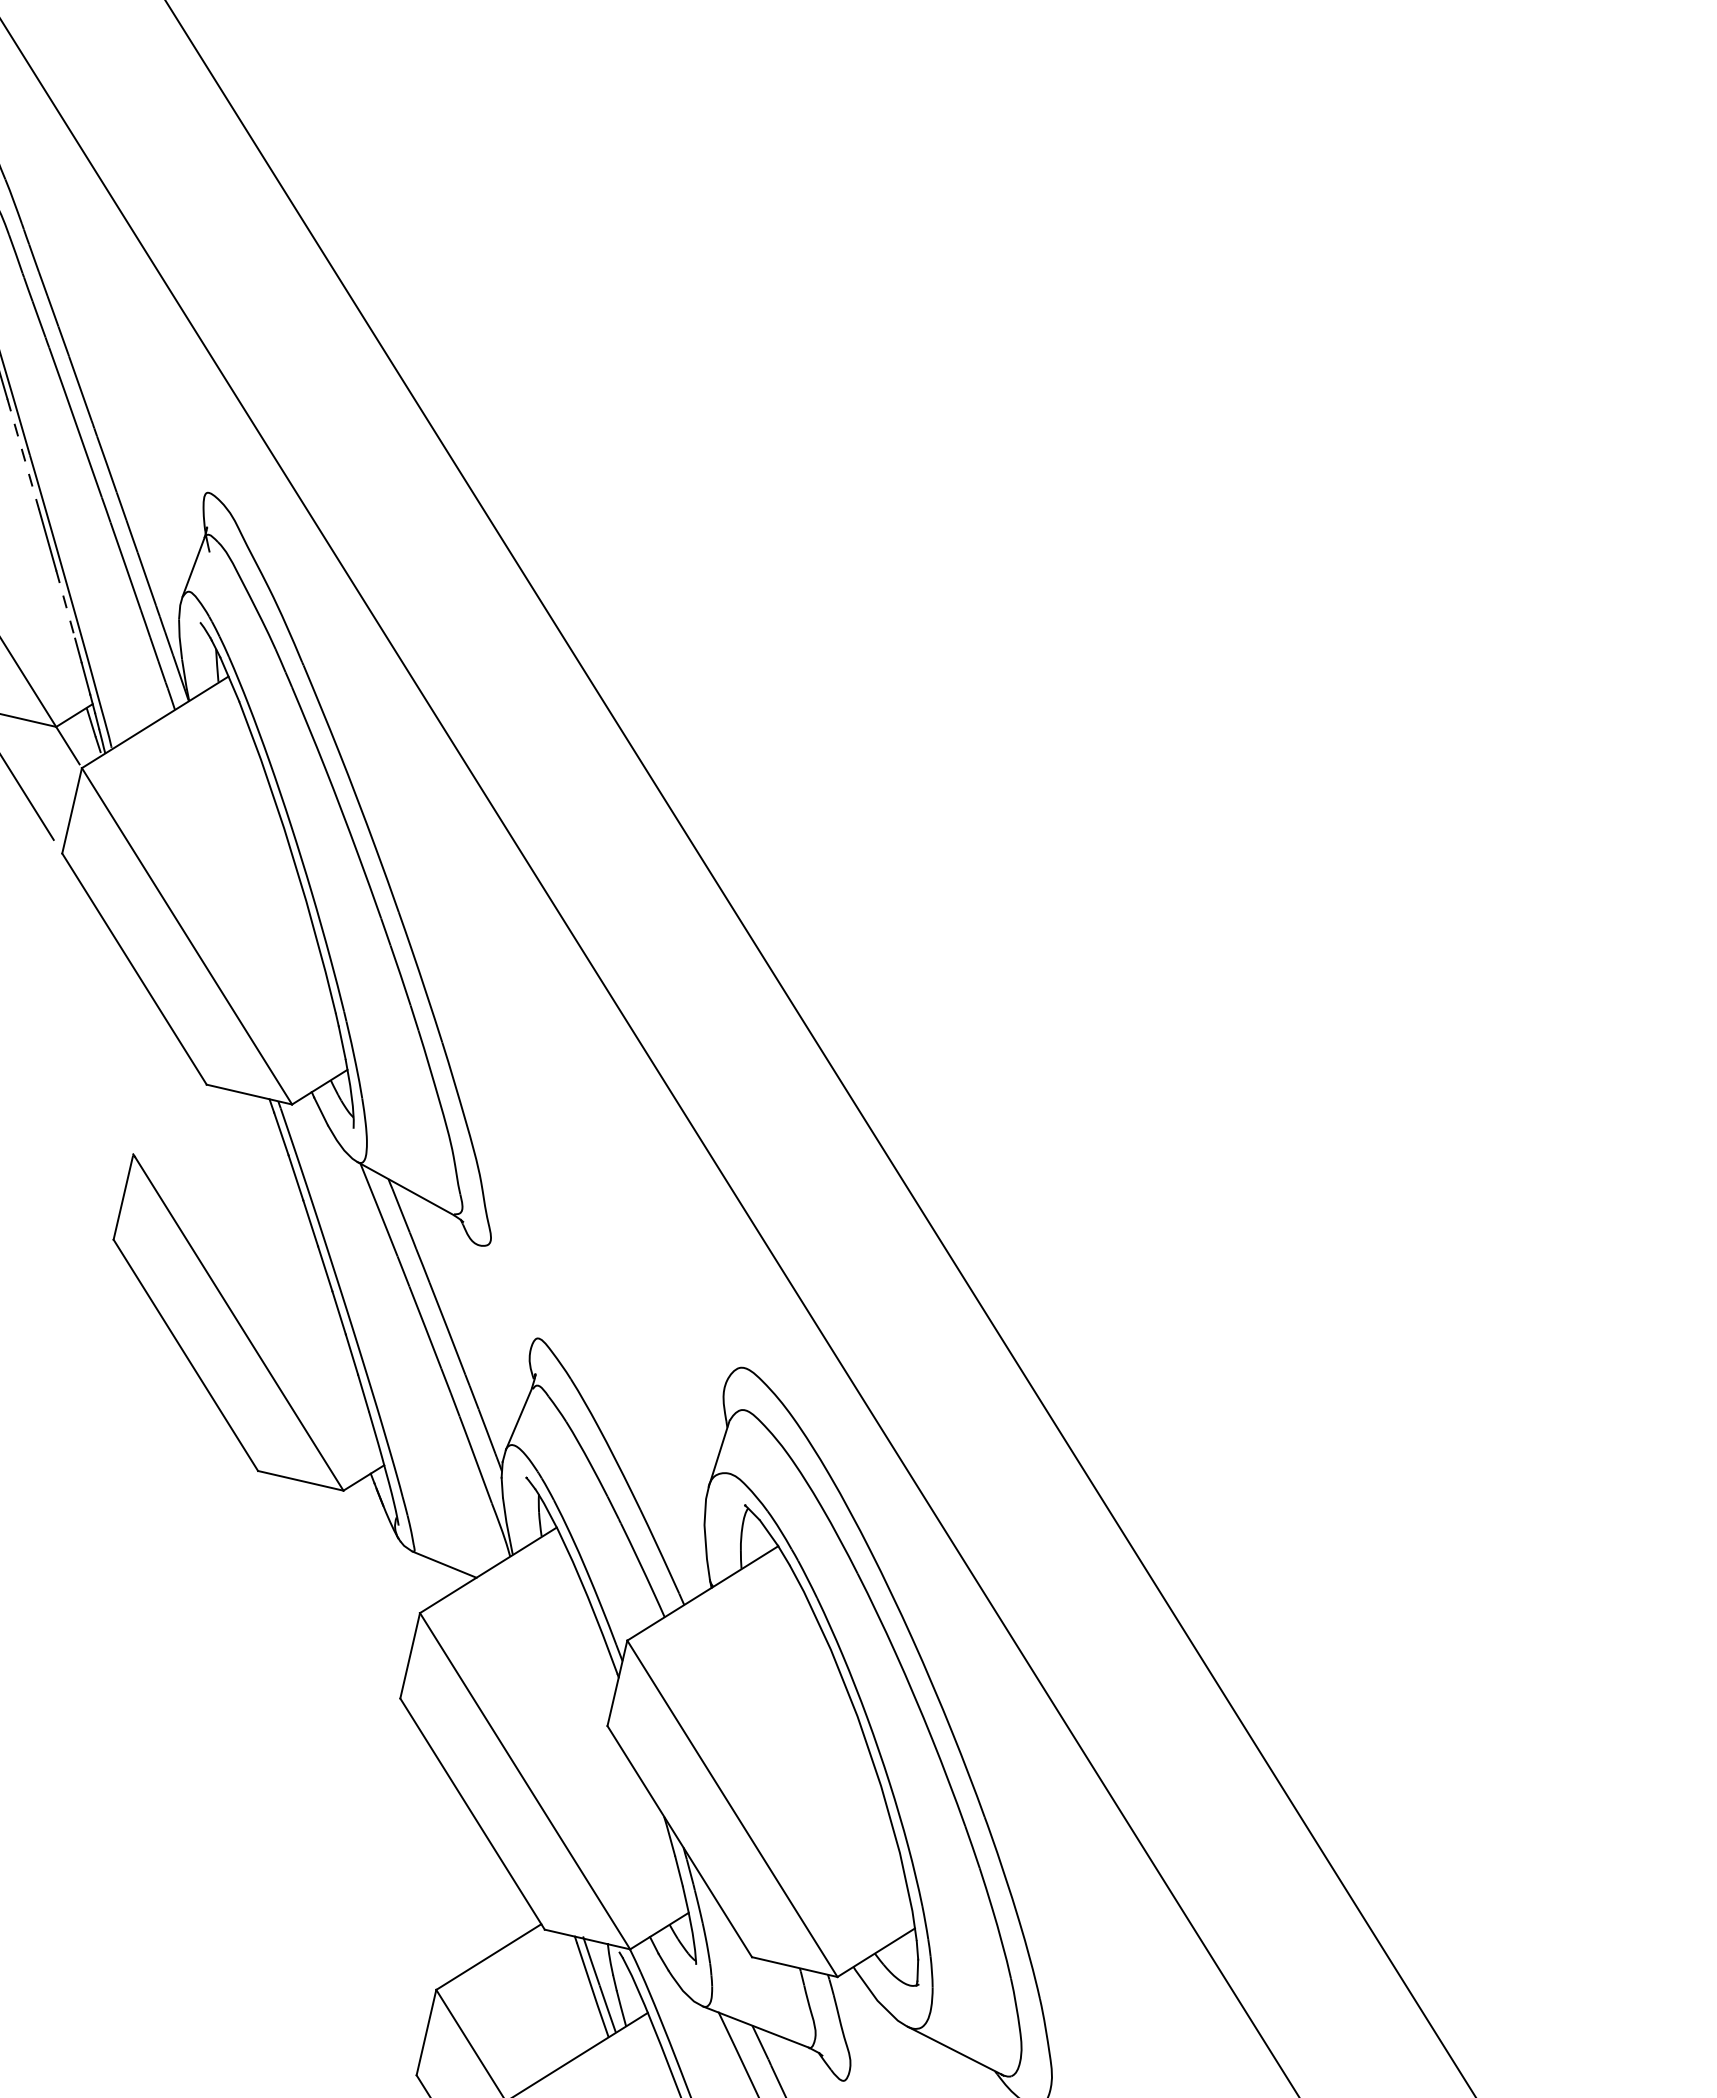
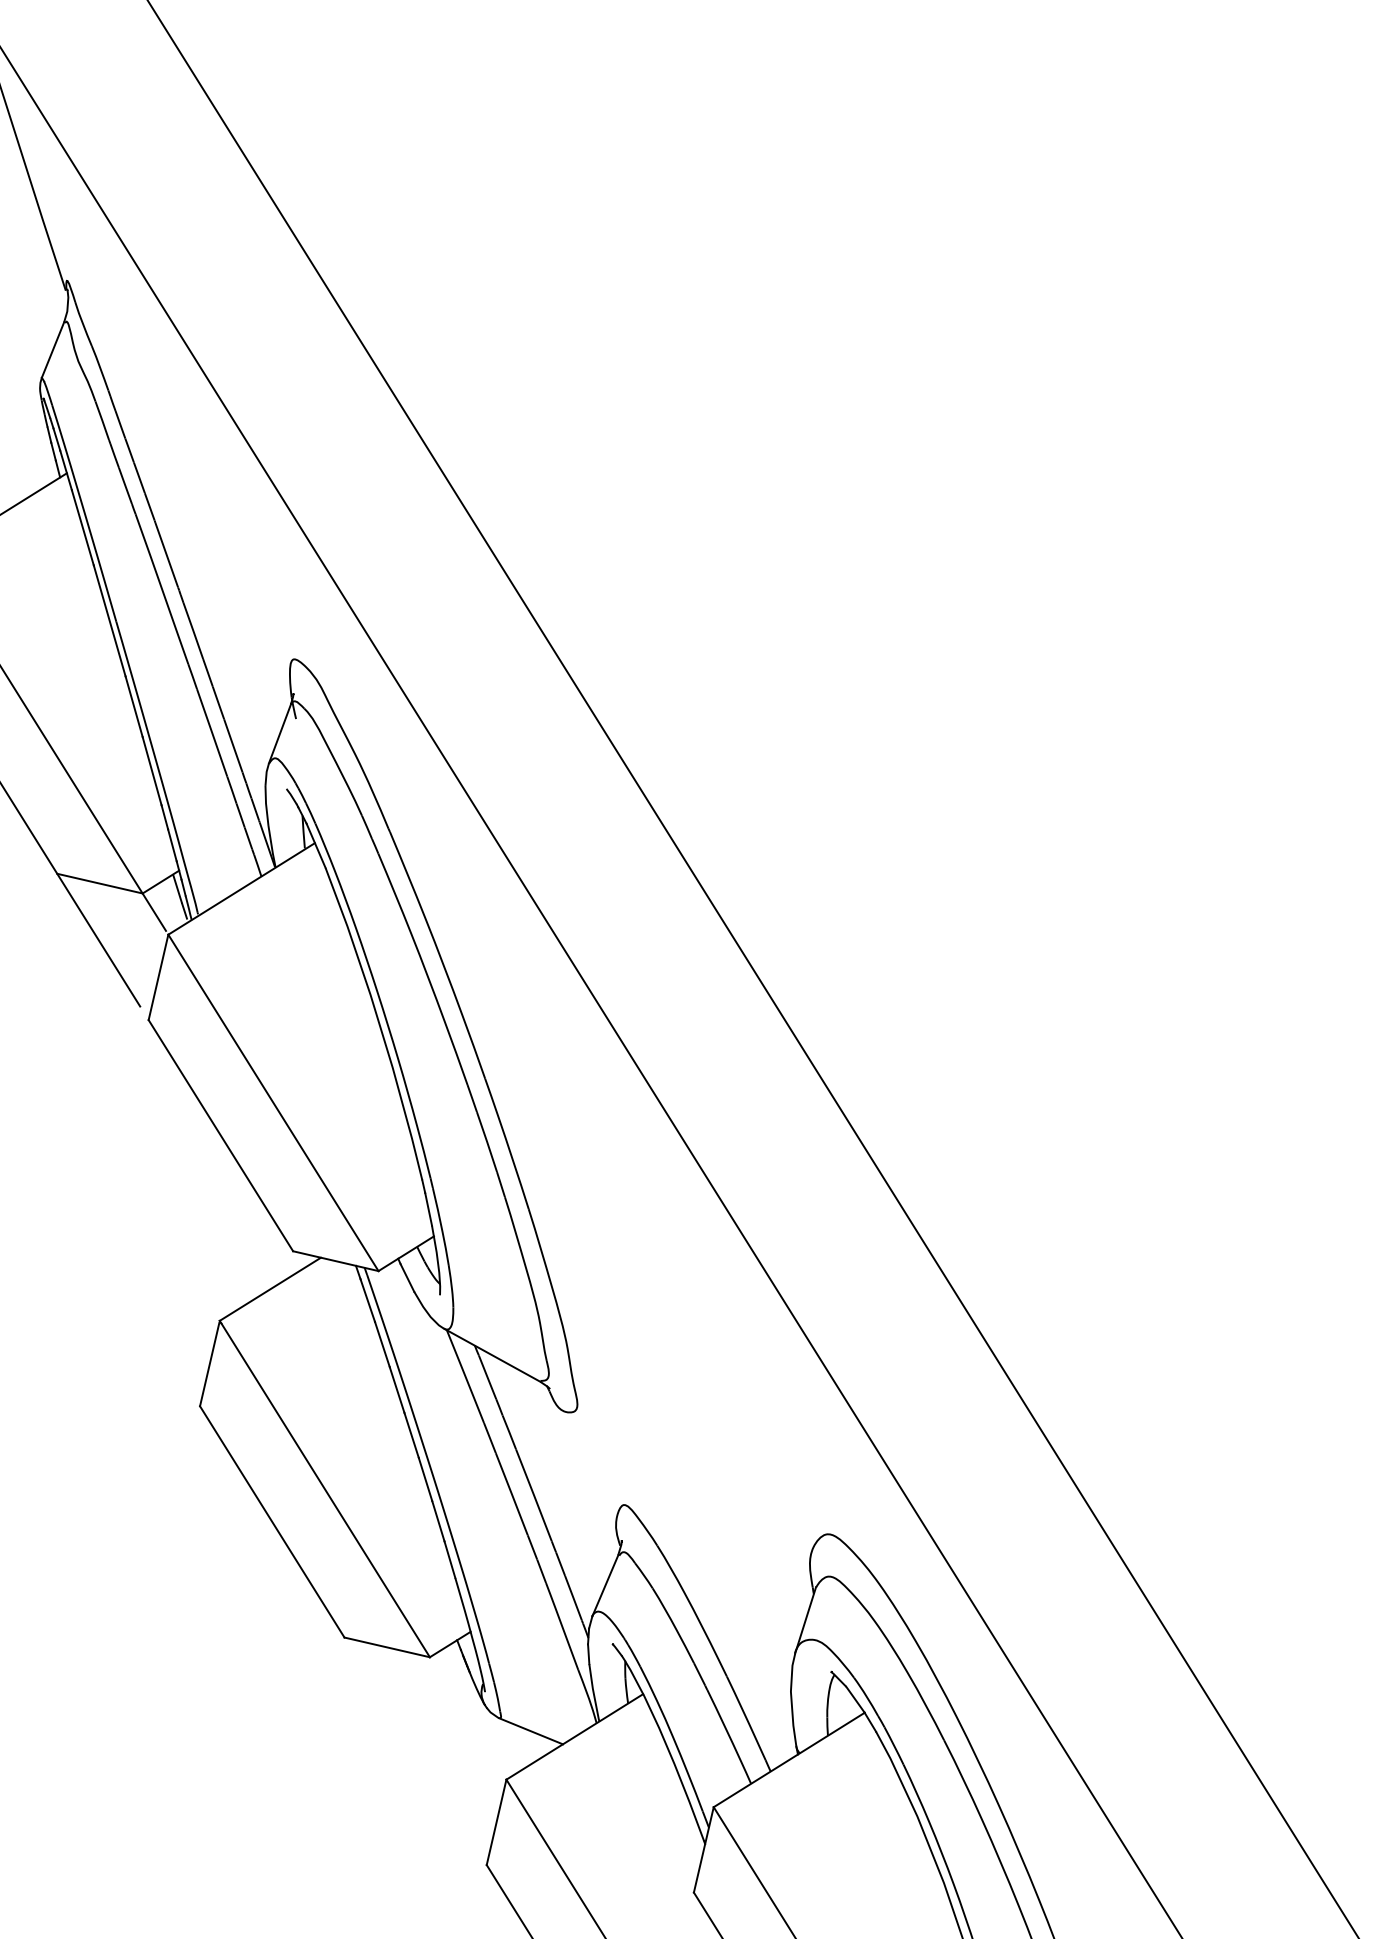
line: (23, 454) -> (109, 621), dashed -> solid
line: (65, 605) -> (151, 772), dashed -> solid
line: (183, 1122) -> (269, 1289), added

